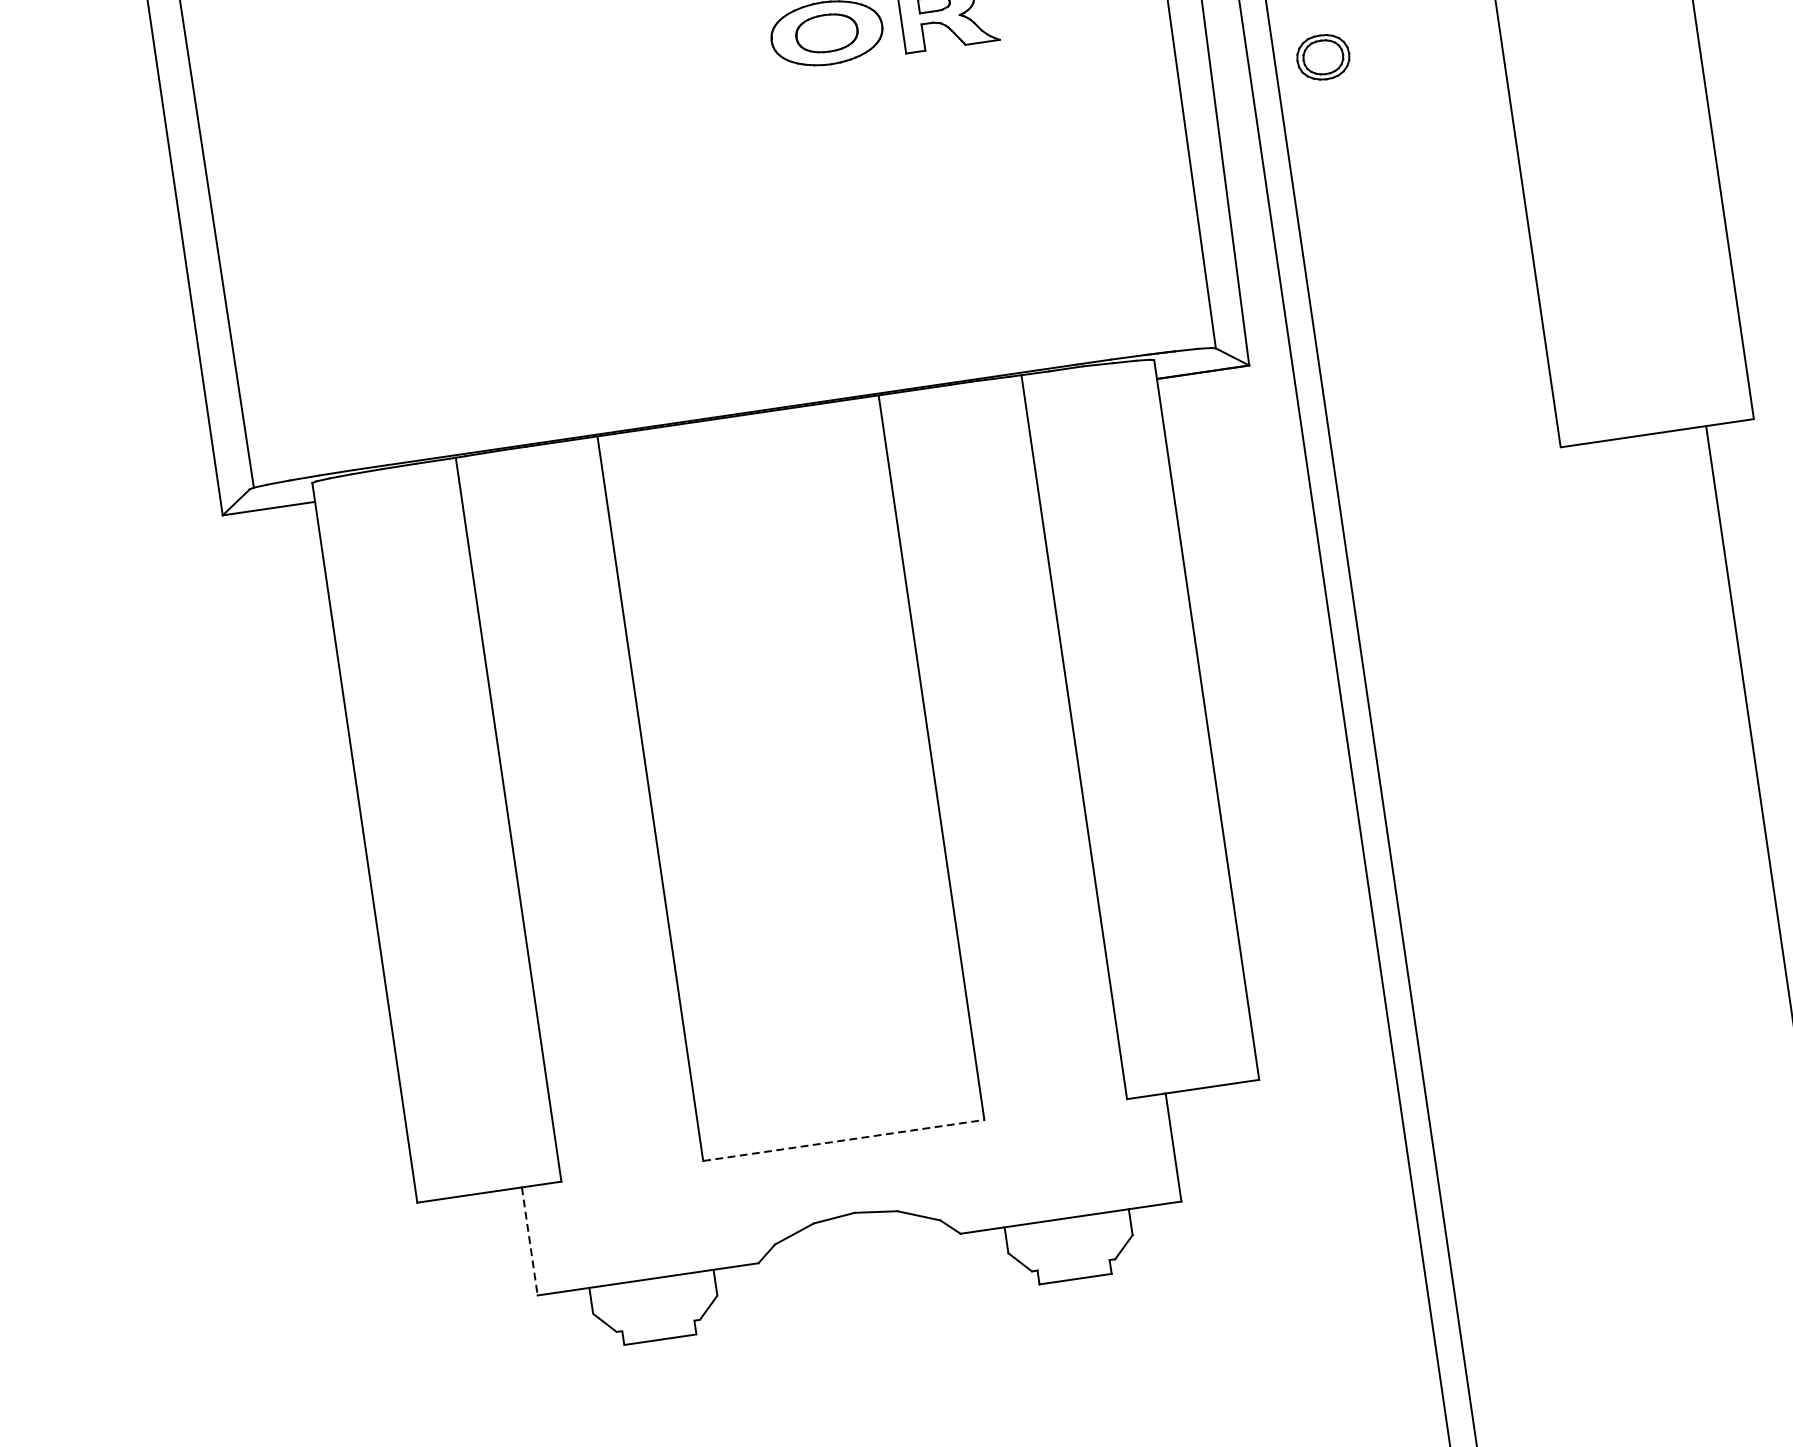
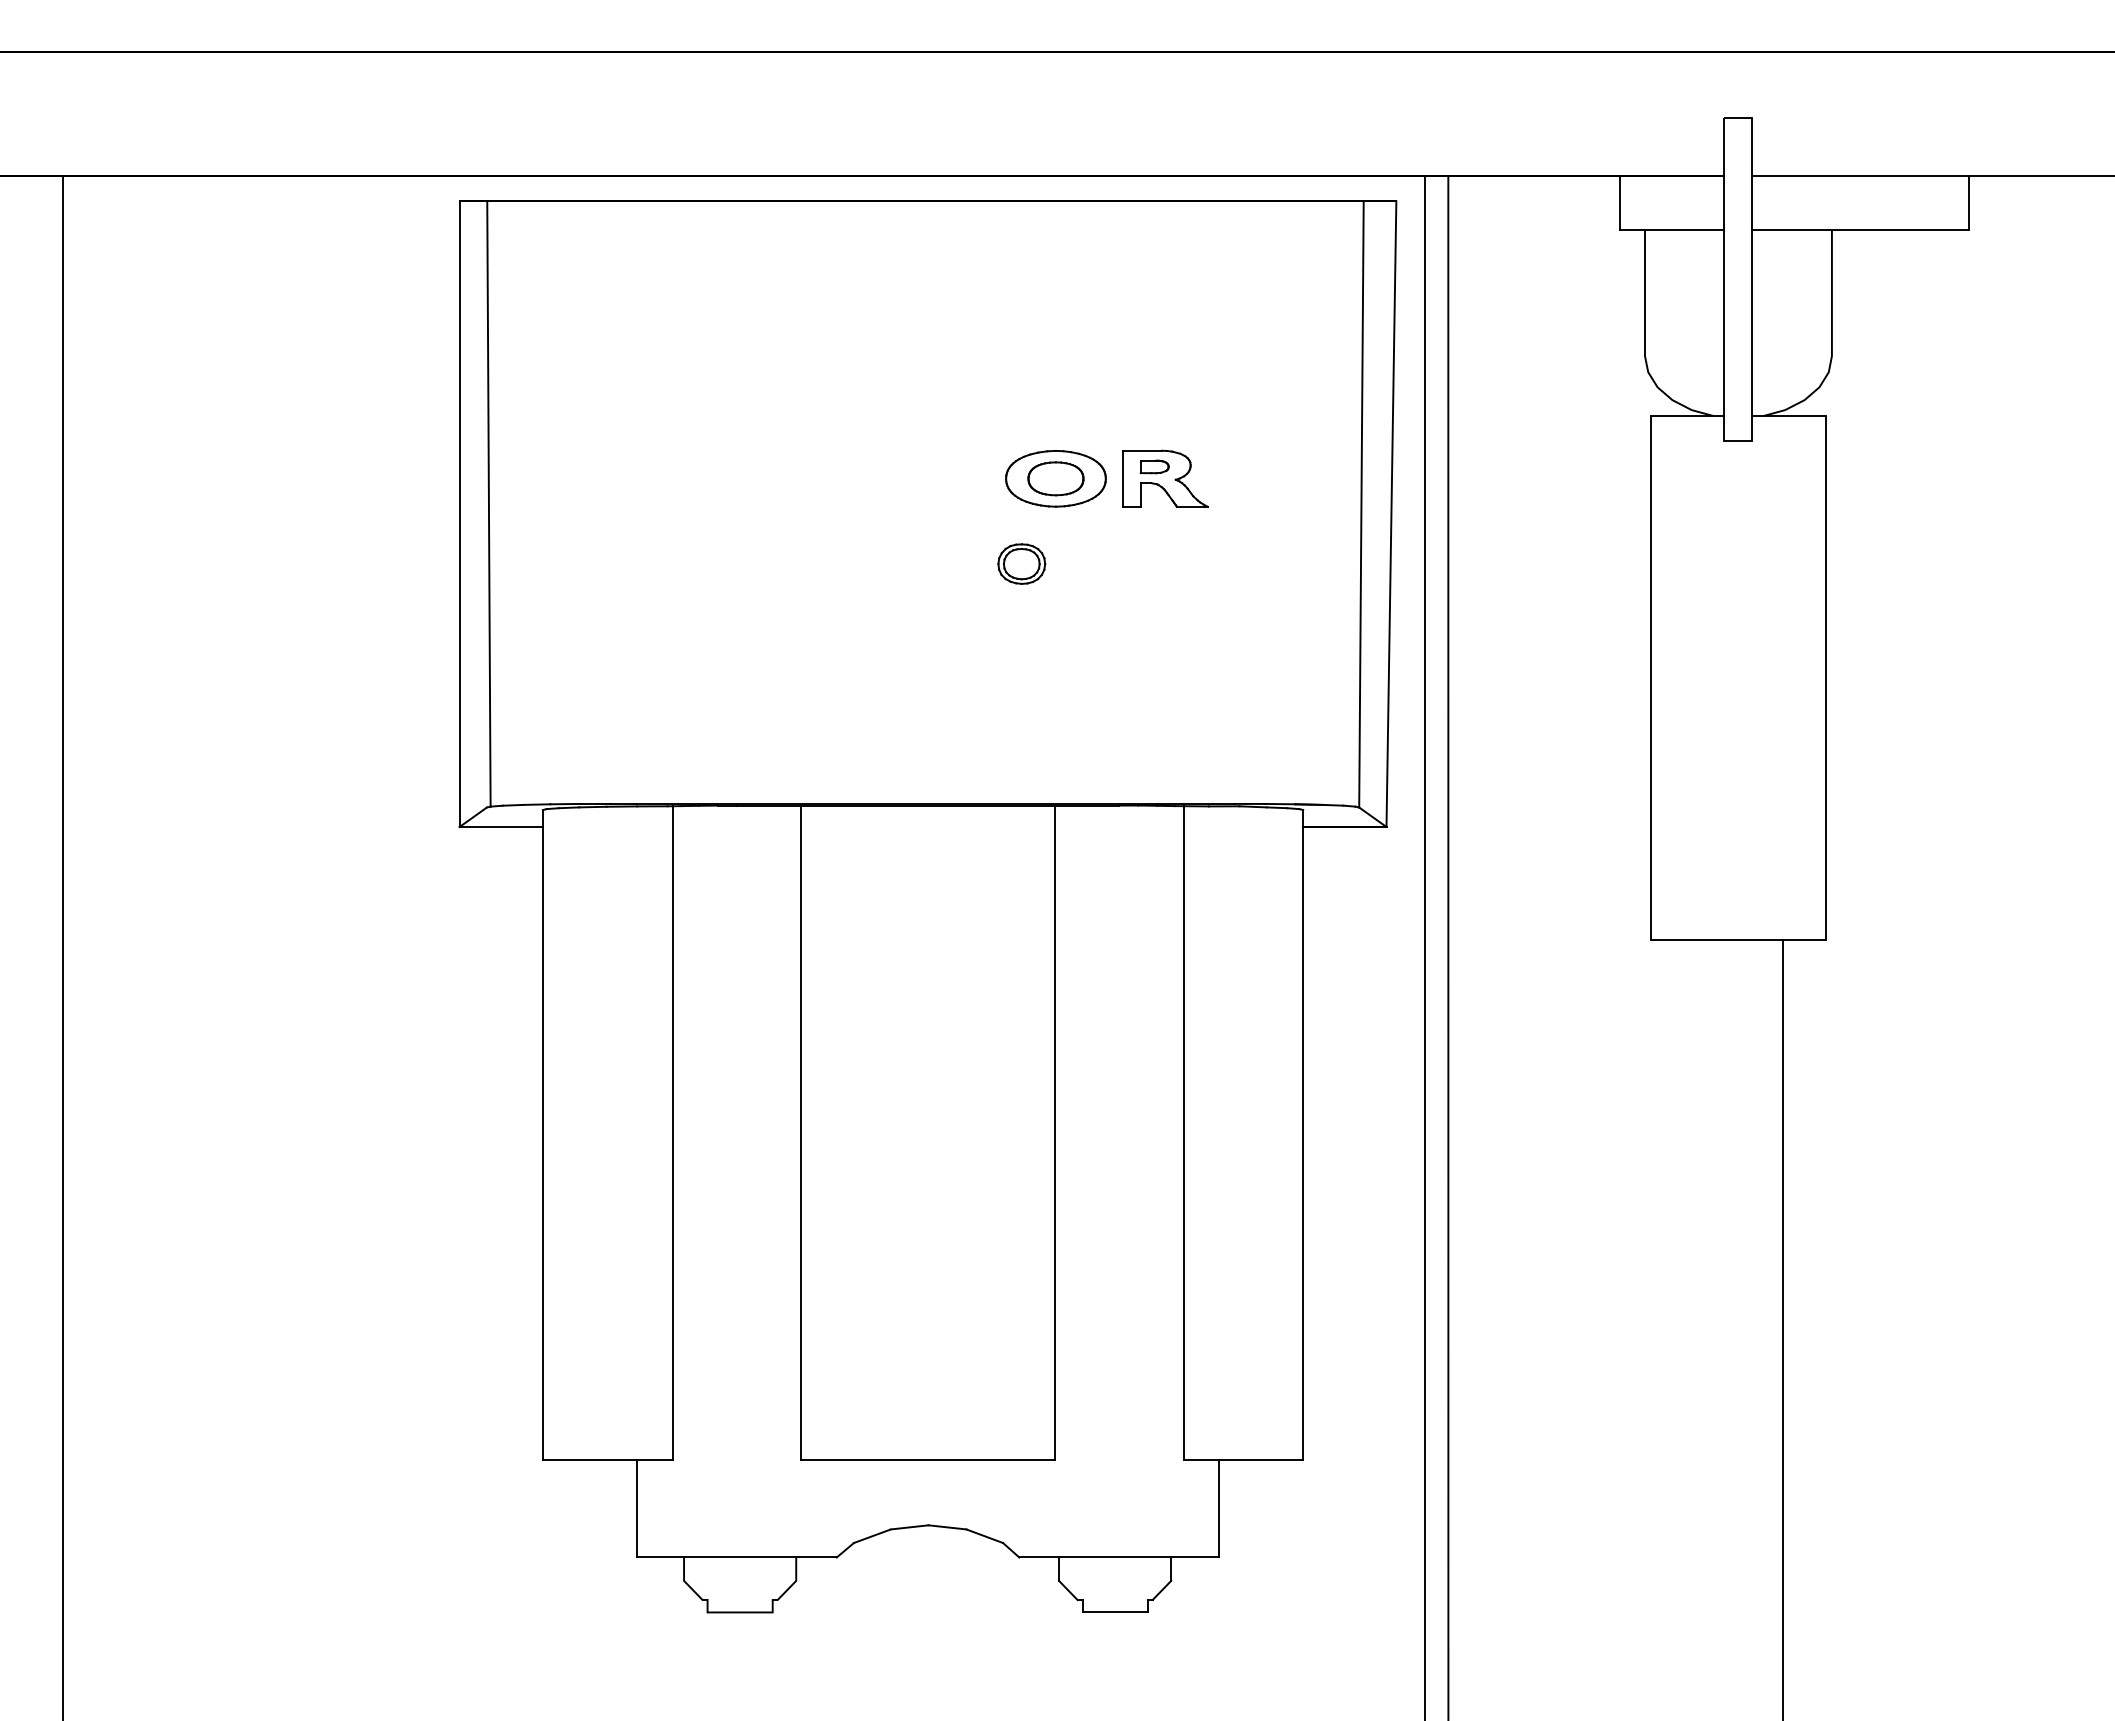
part: (1322, 56) -> (1021, 563), moved
line: (844, 1139) -> (928, 1459), dashed -> solid
line: (529, 1241) -> (637, 1508), dashed -> solid

